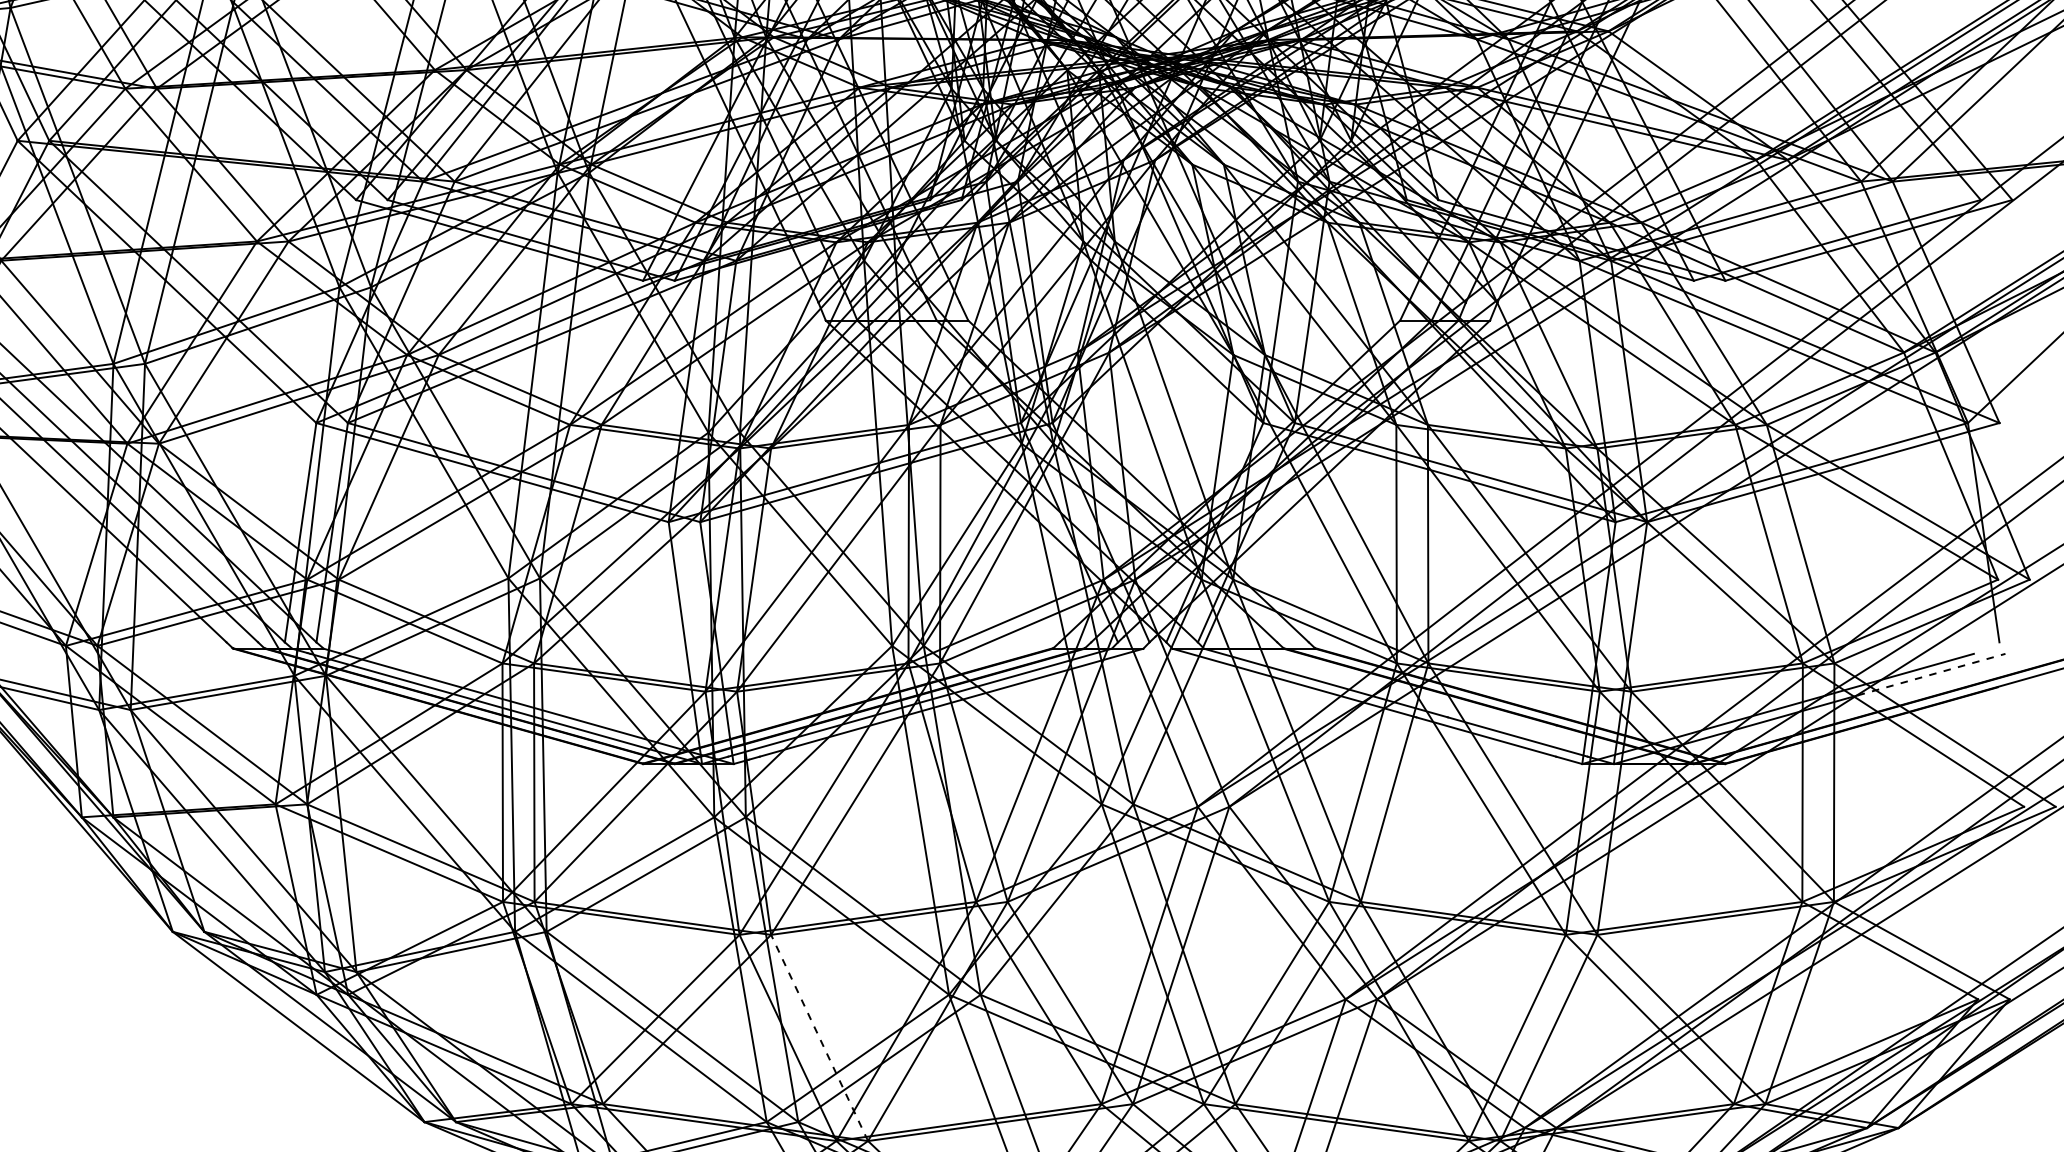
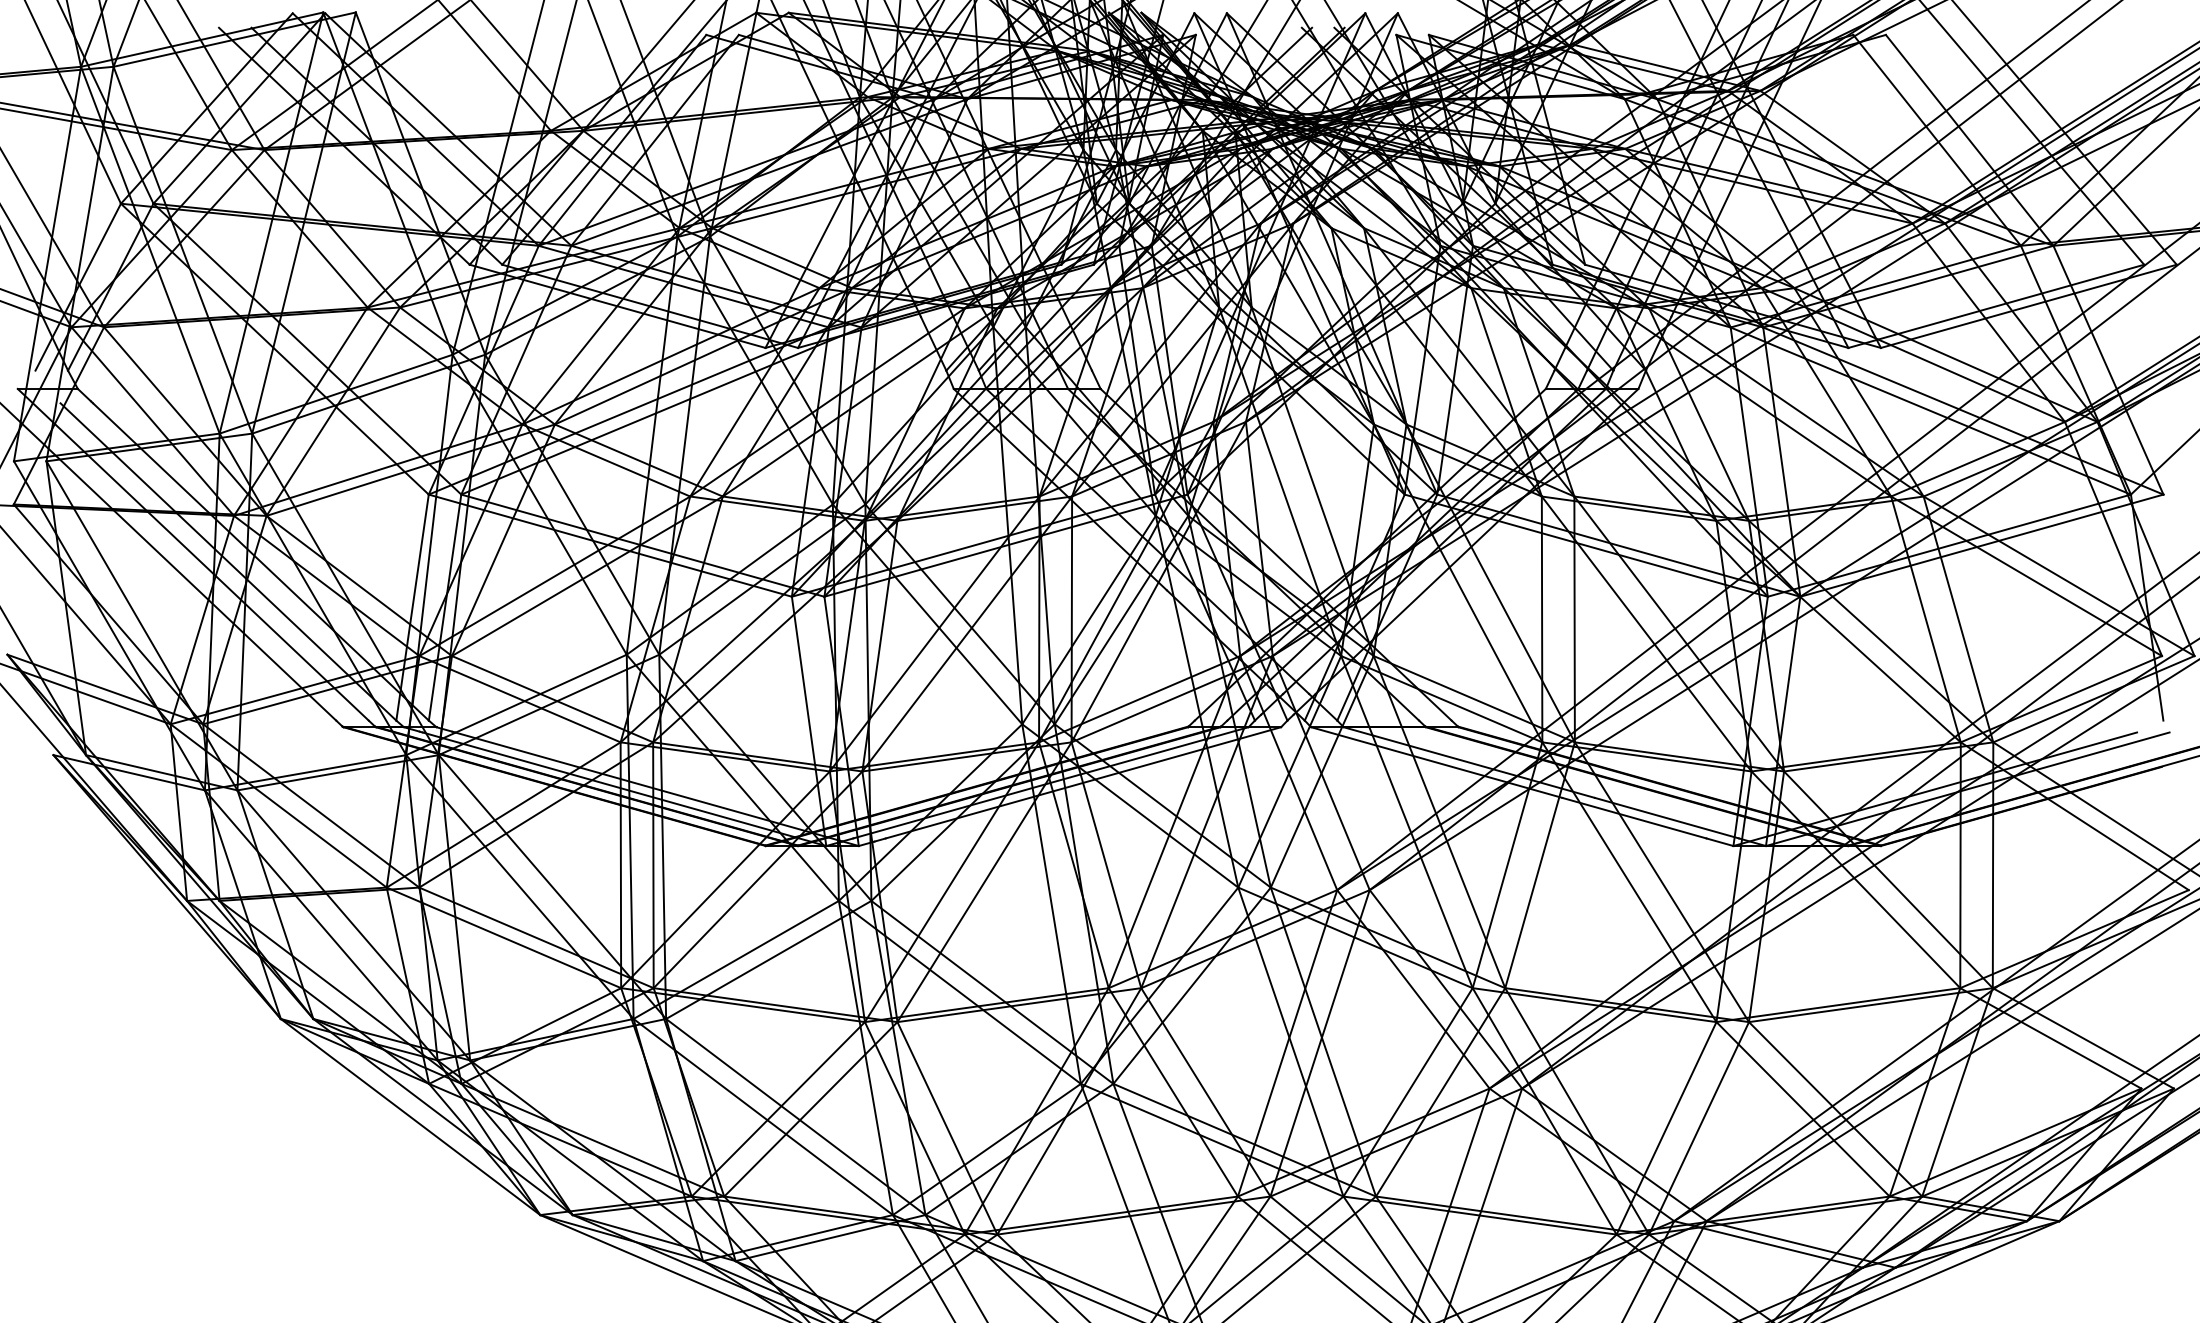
line: (1931, 674) -> (2093, 753), dashed -> solid
line: (819, 1037) -> (947, 1127), dashed -> solid

